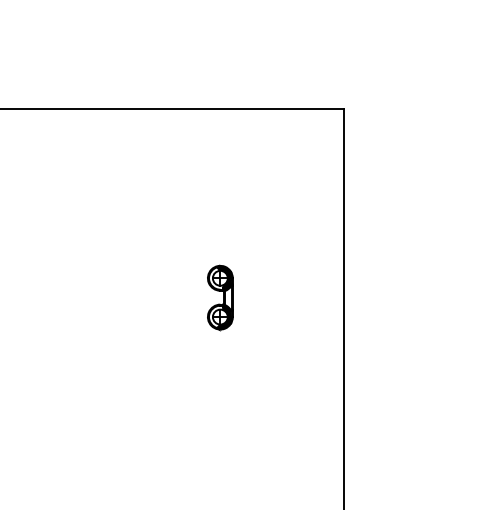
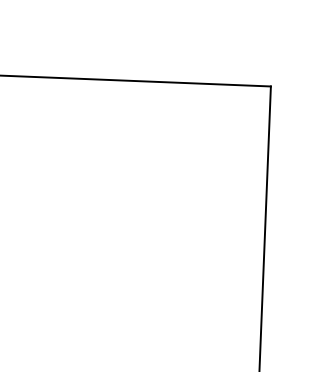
part: (220, 297) -> (172, 224), removed

